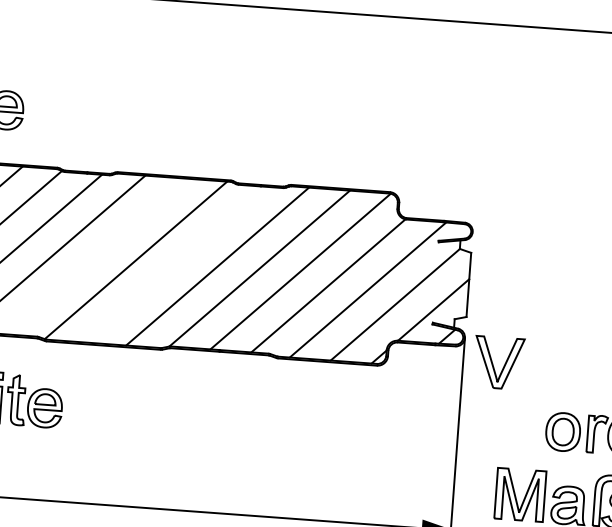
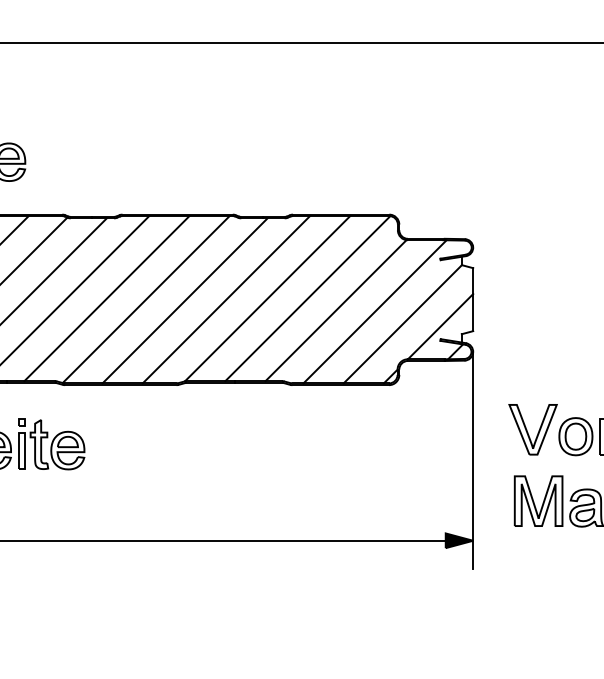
line: (95, 256) -> (106, 298), added
line: (174, 264) -> (184, 300), added
part: (498, 362) -> (532, 429), moved

